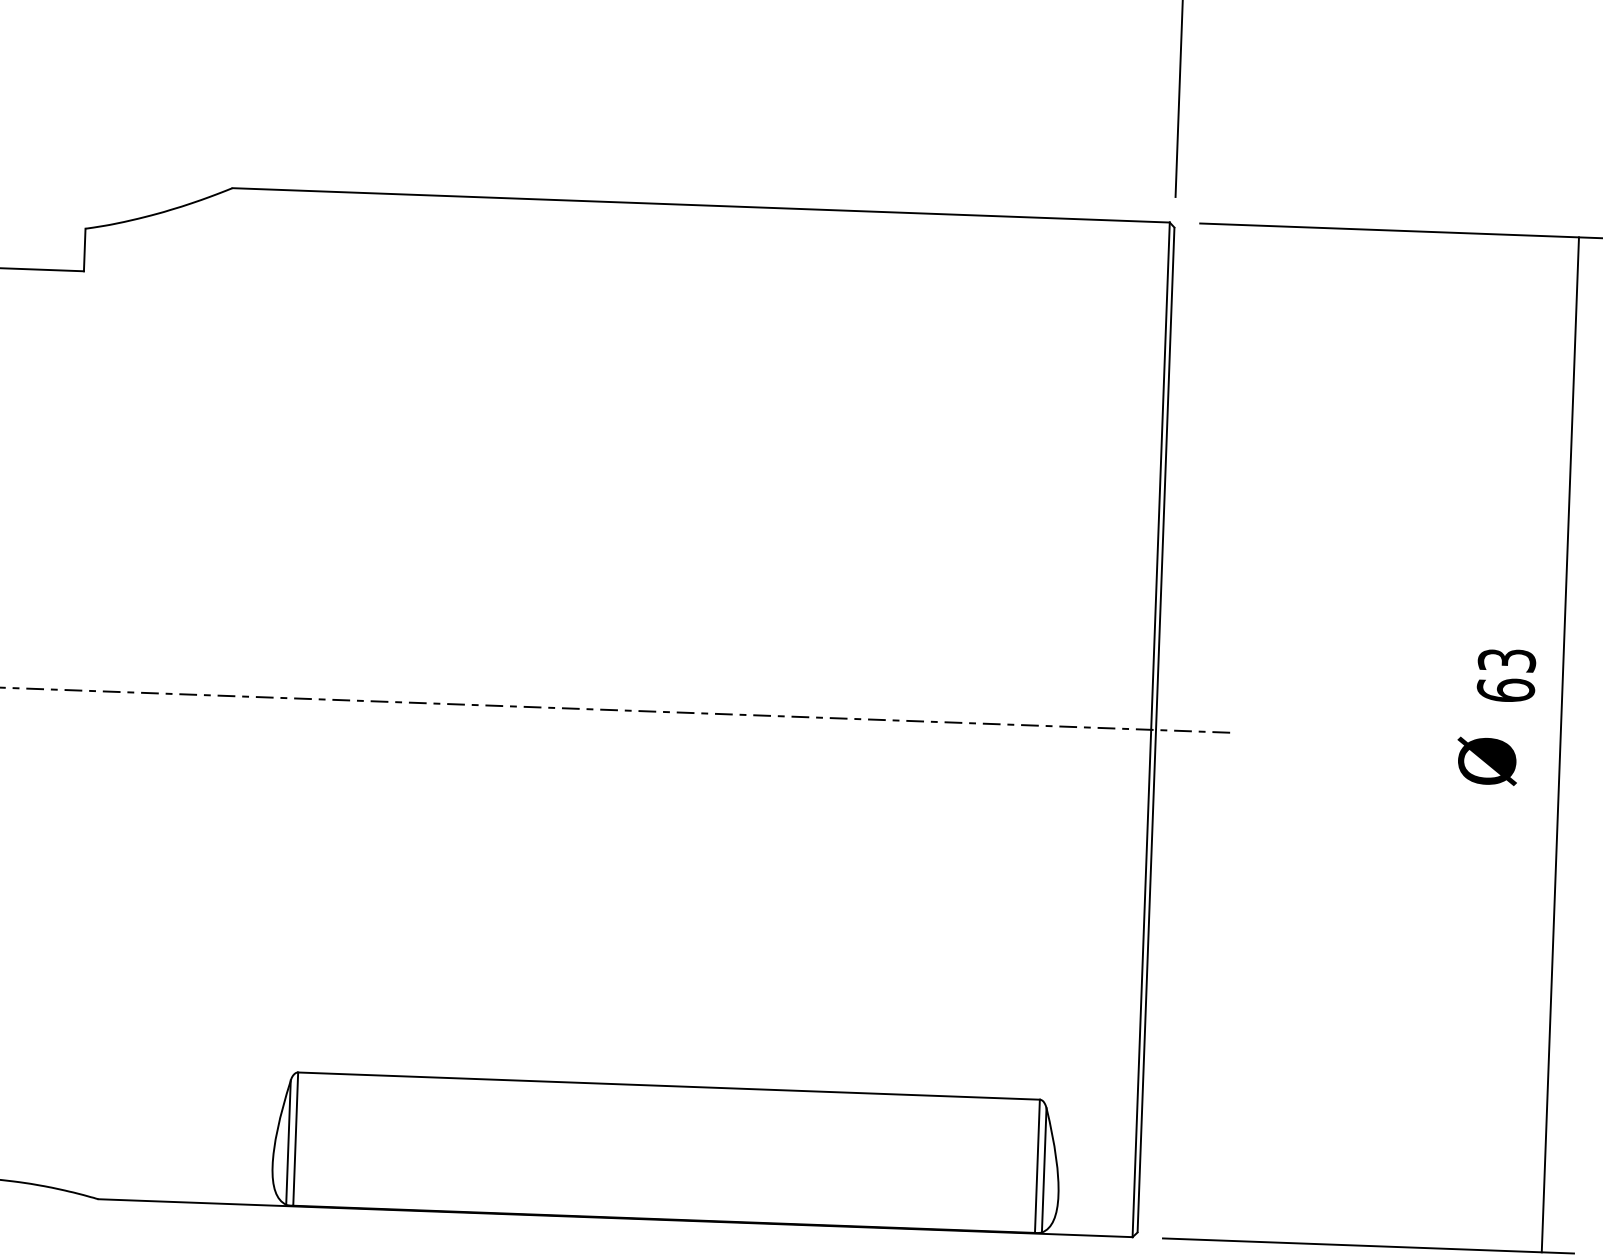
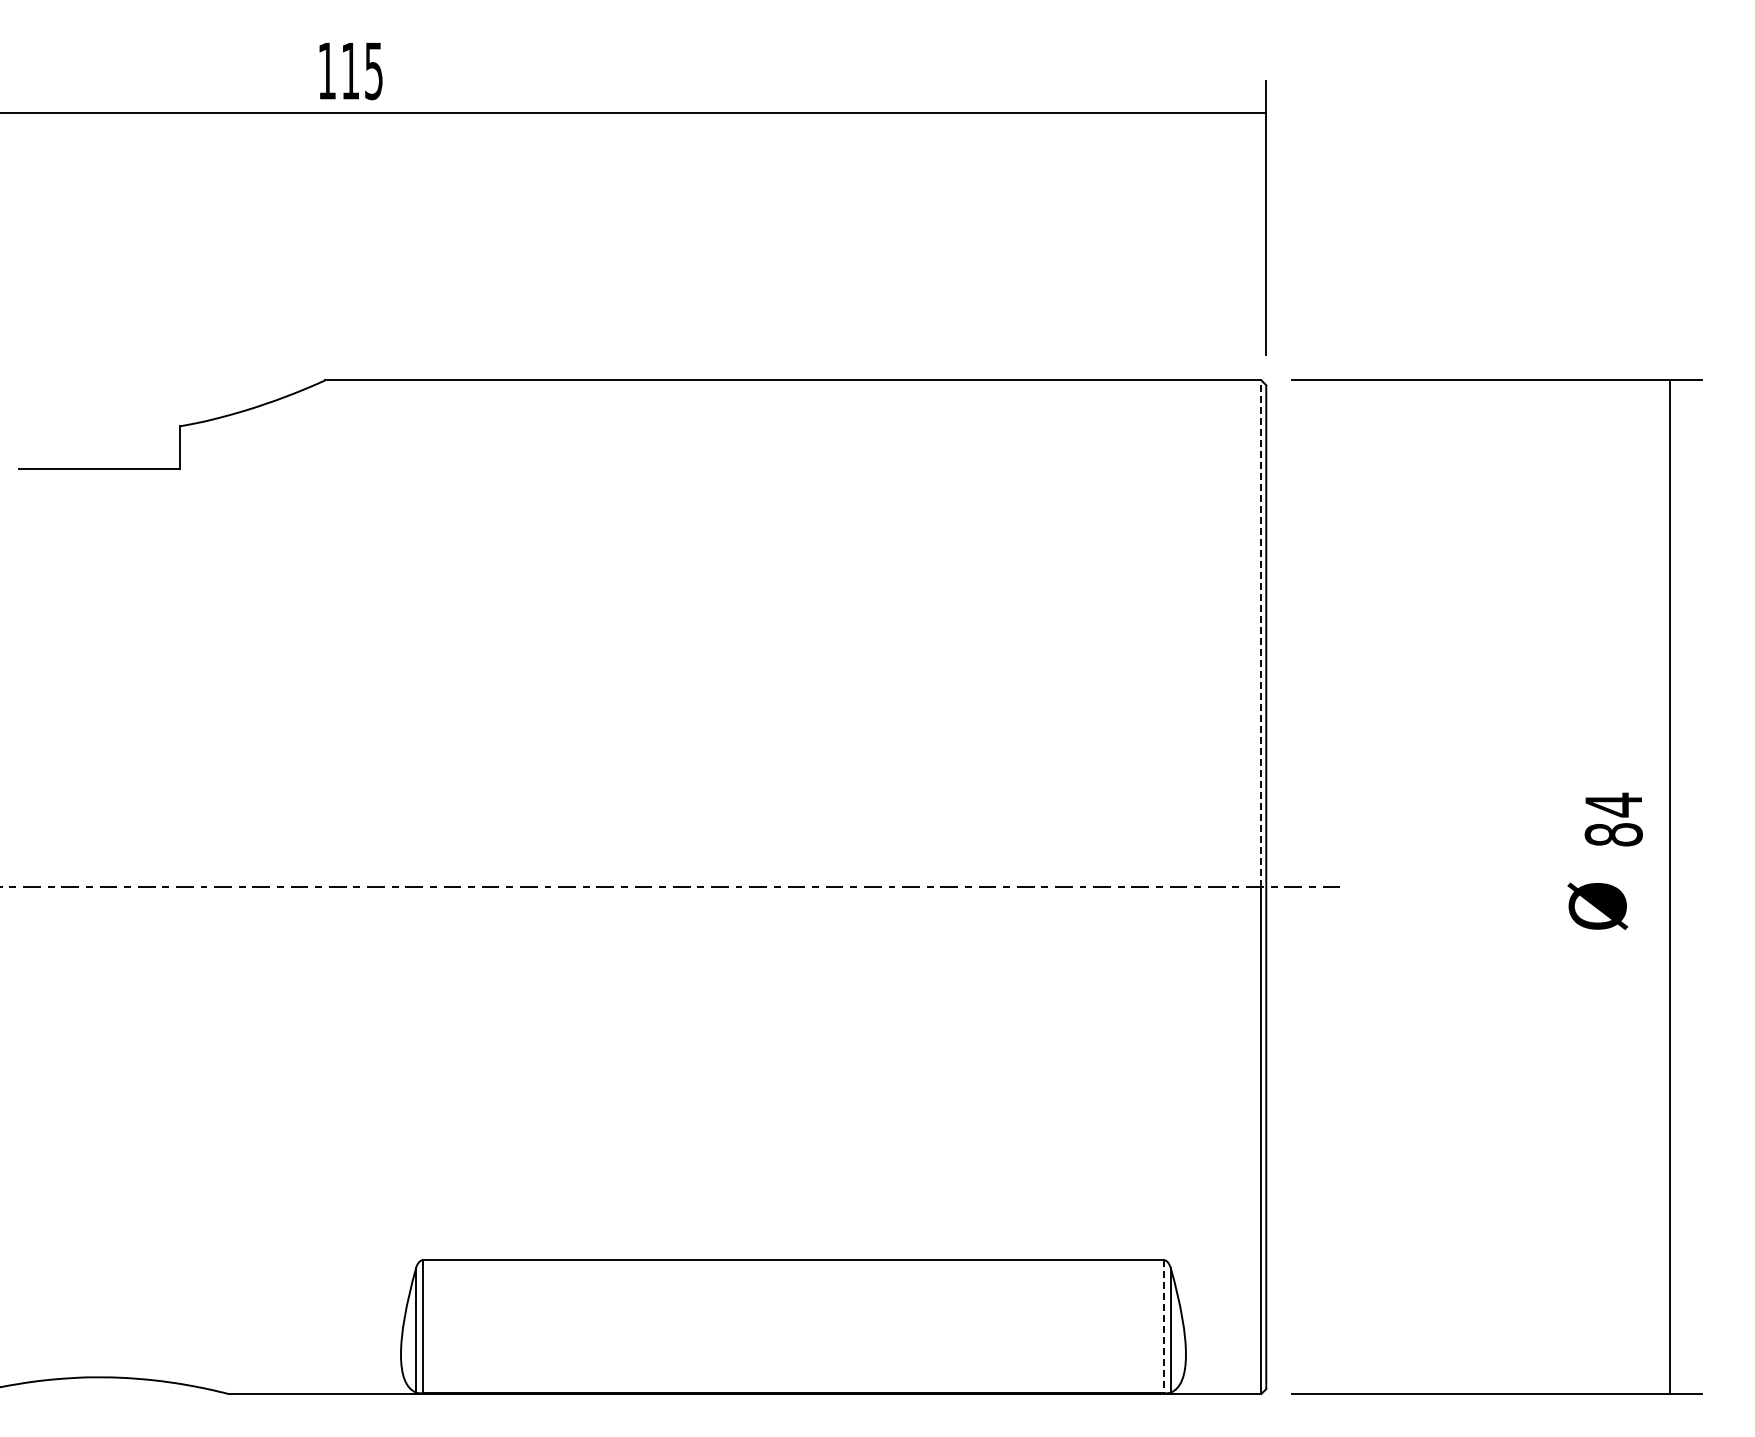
line: (1160, 475) -> (1261, 633), solid -> dashed
text: (1506, 674) -> (1613, 819), 63 -> 84
line: (1037, 1166) -> (1163, 1326), solid -> dashed

